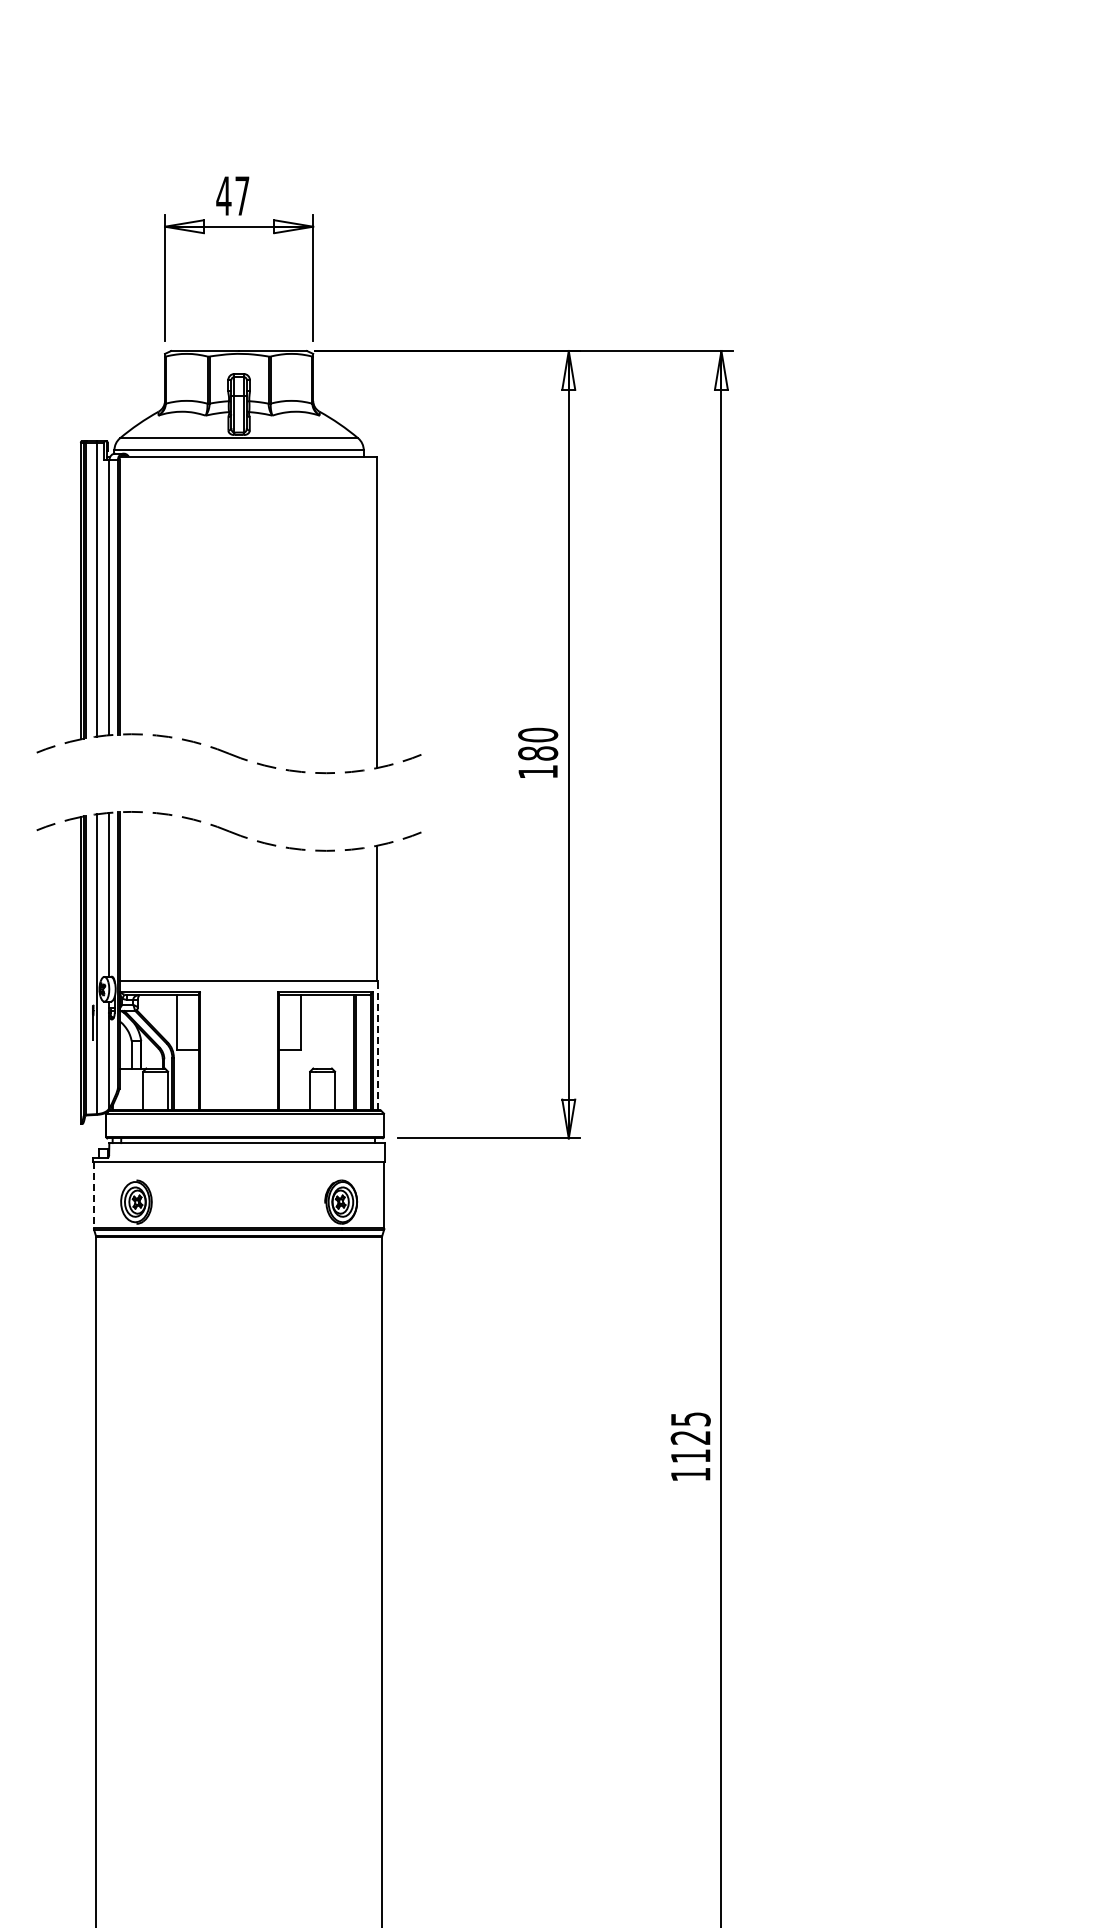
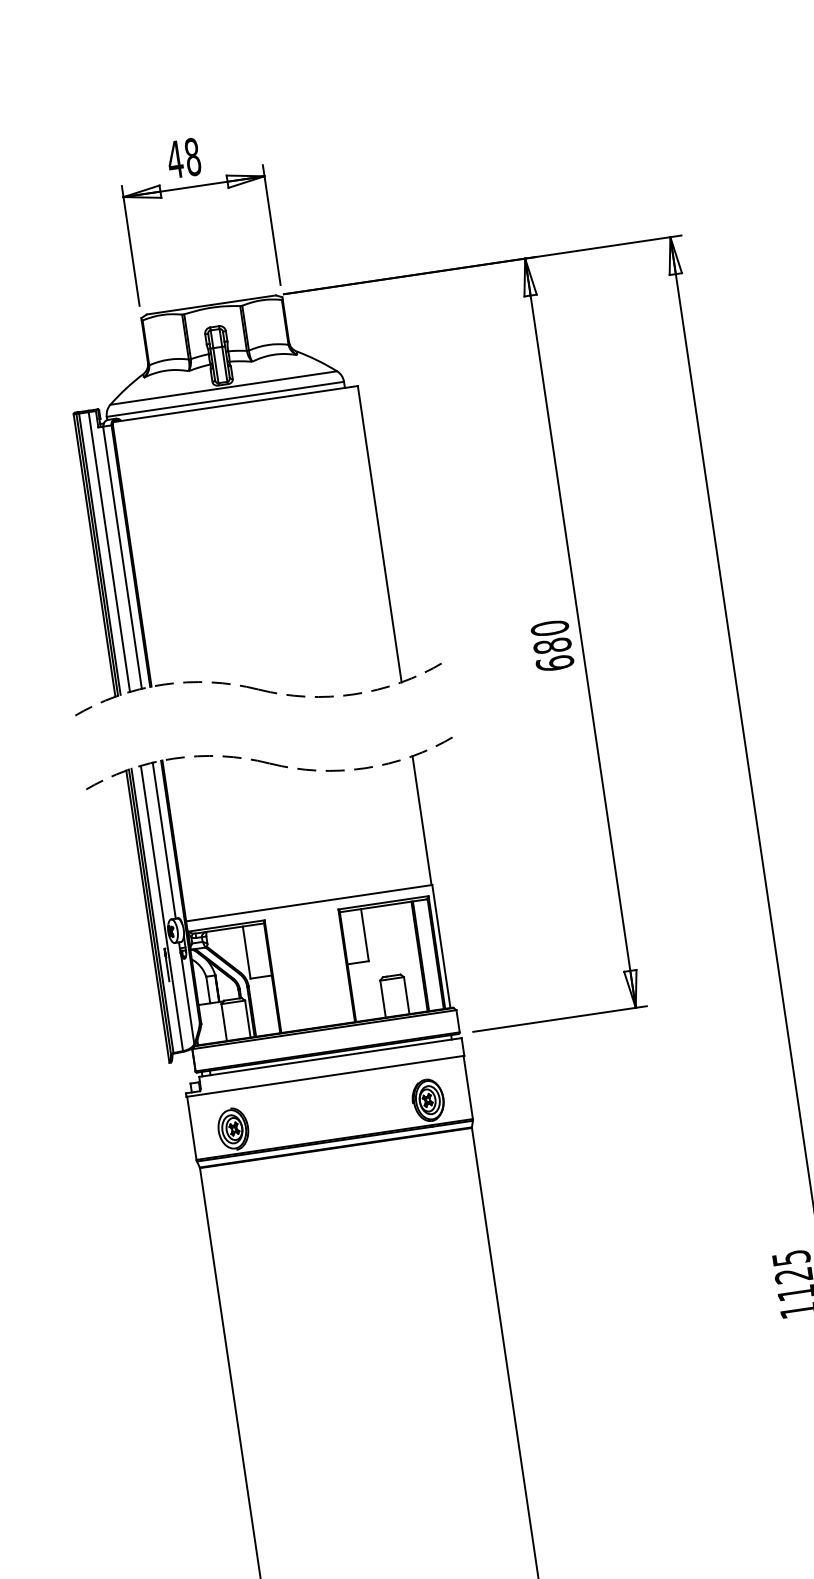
text: (242, 196) -> (192, 157), 47 -> 48
text: (538, 771) -> (555, 662), 180 -> 680
line: (378, 1045) -> (441, 946), dashed -> solid
line: (93, 1195) -> (191, 1128), dashed -> solid

